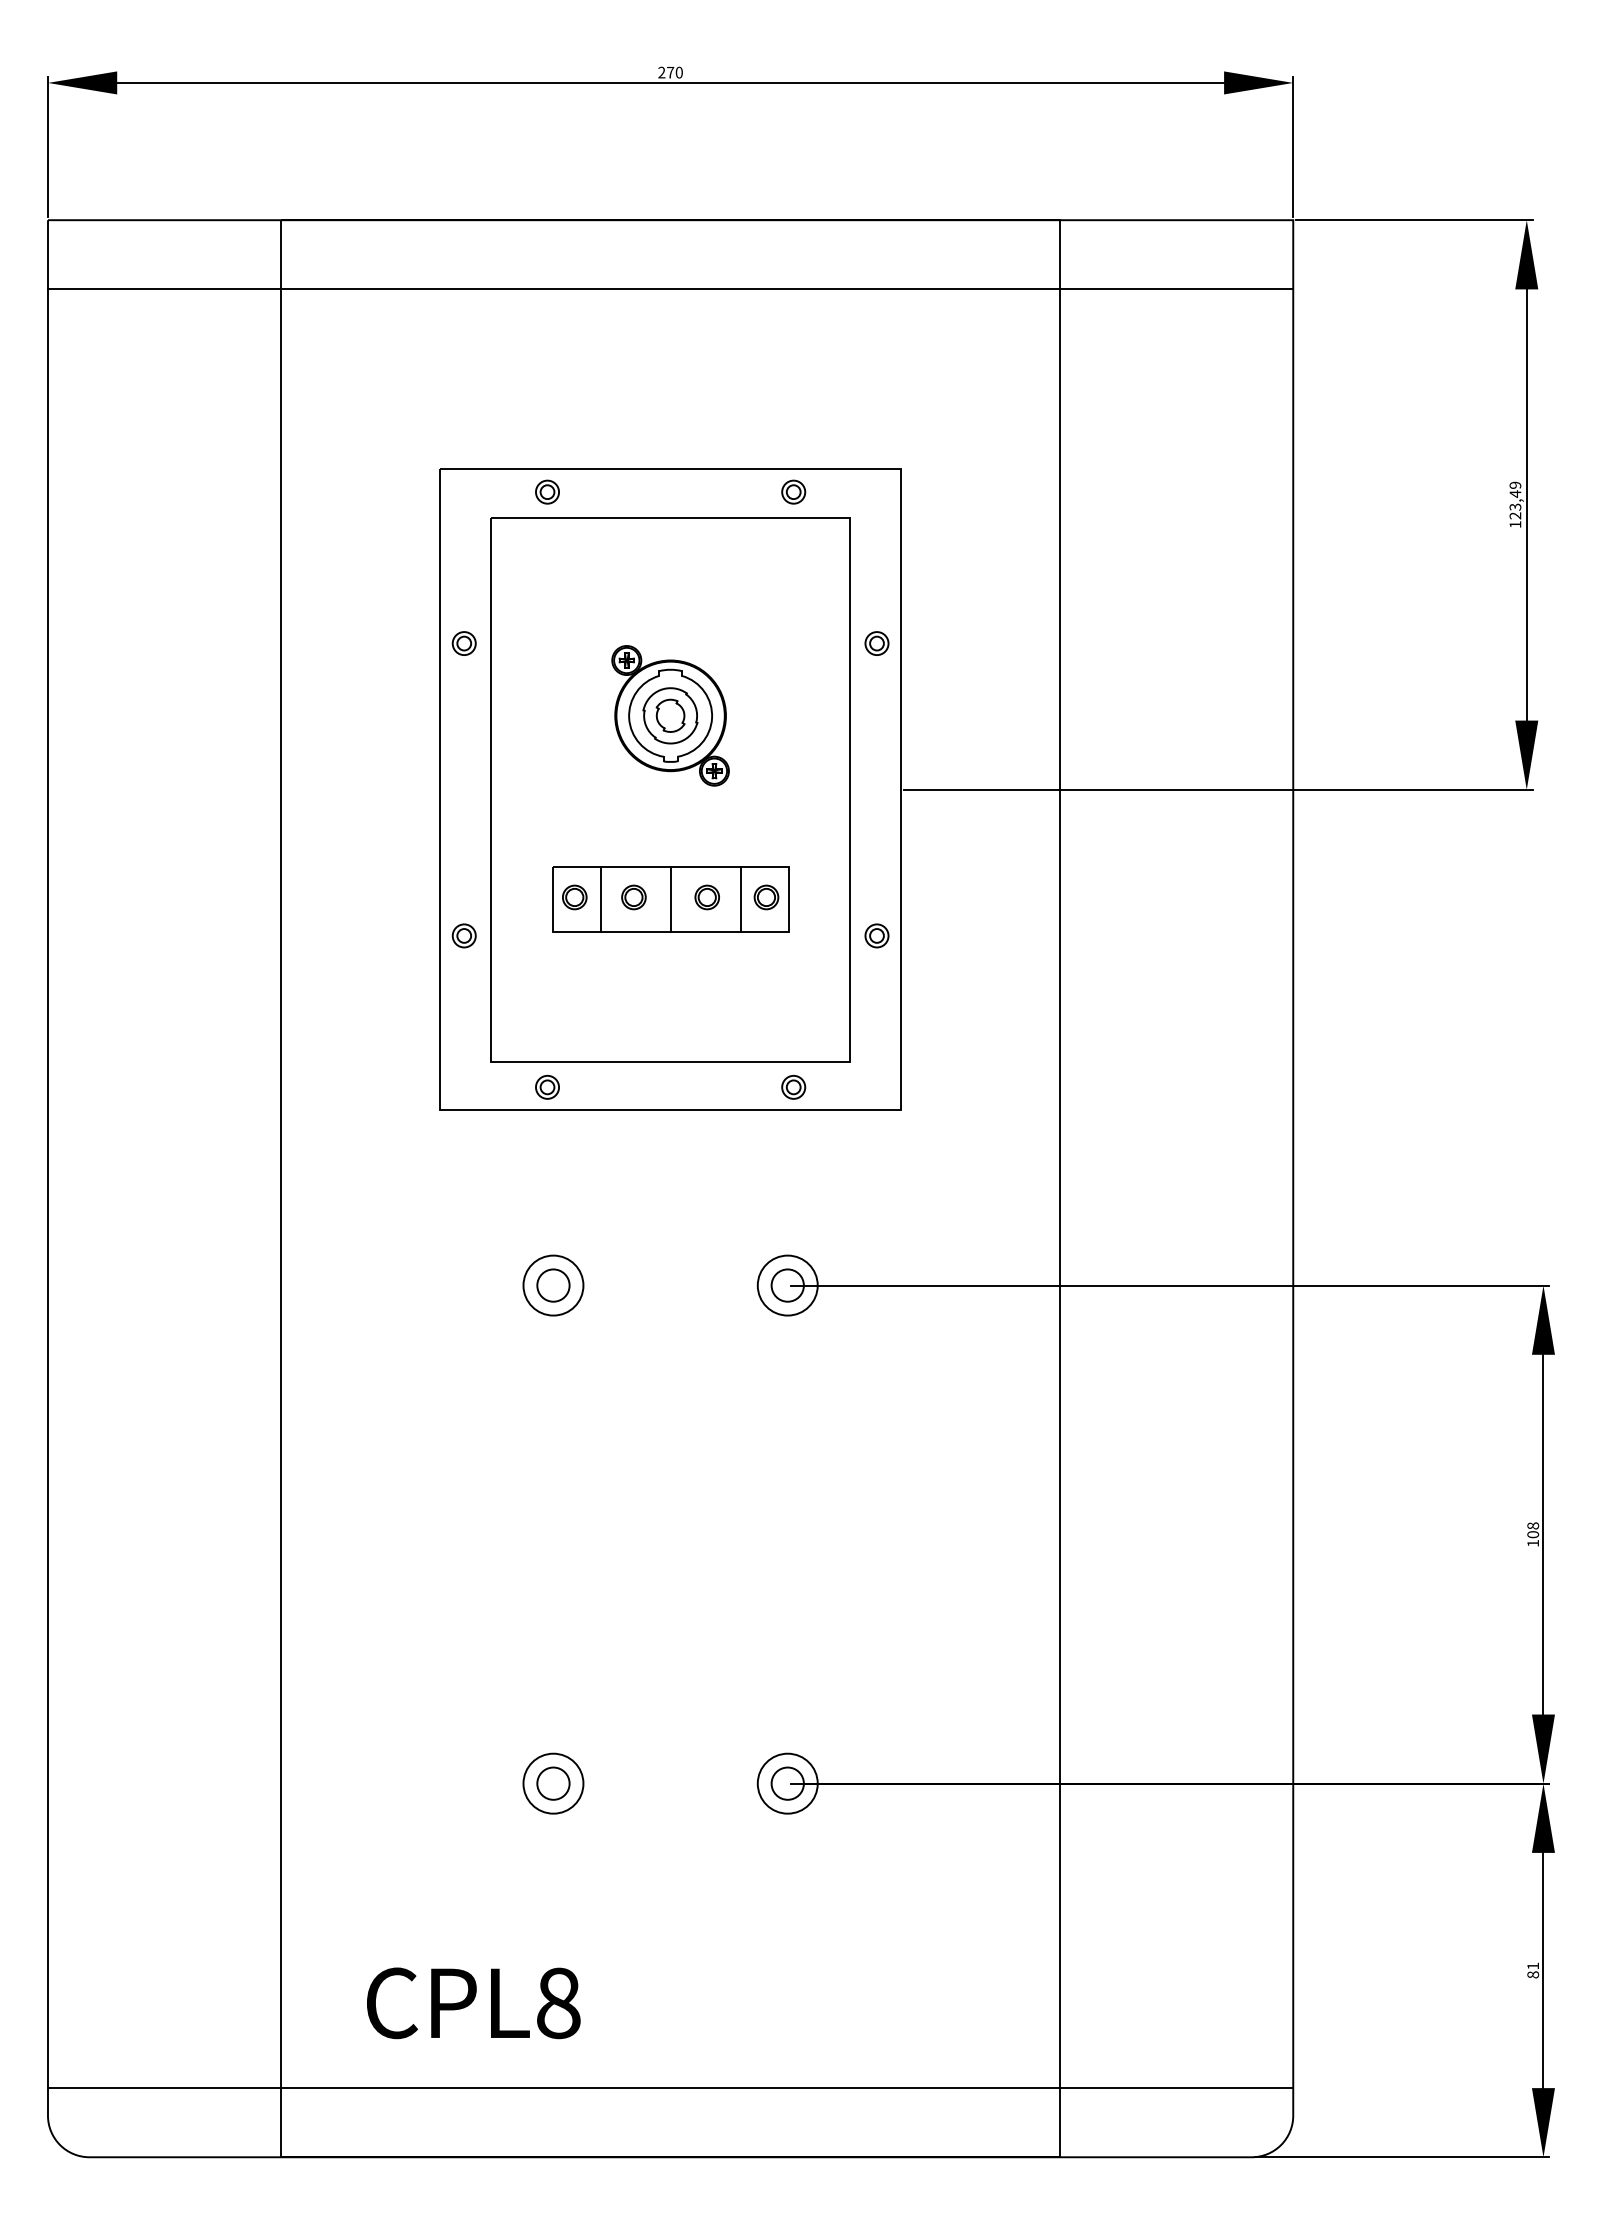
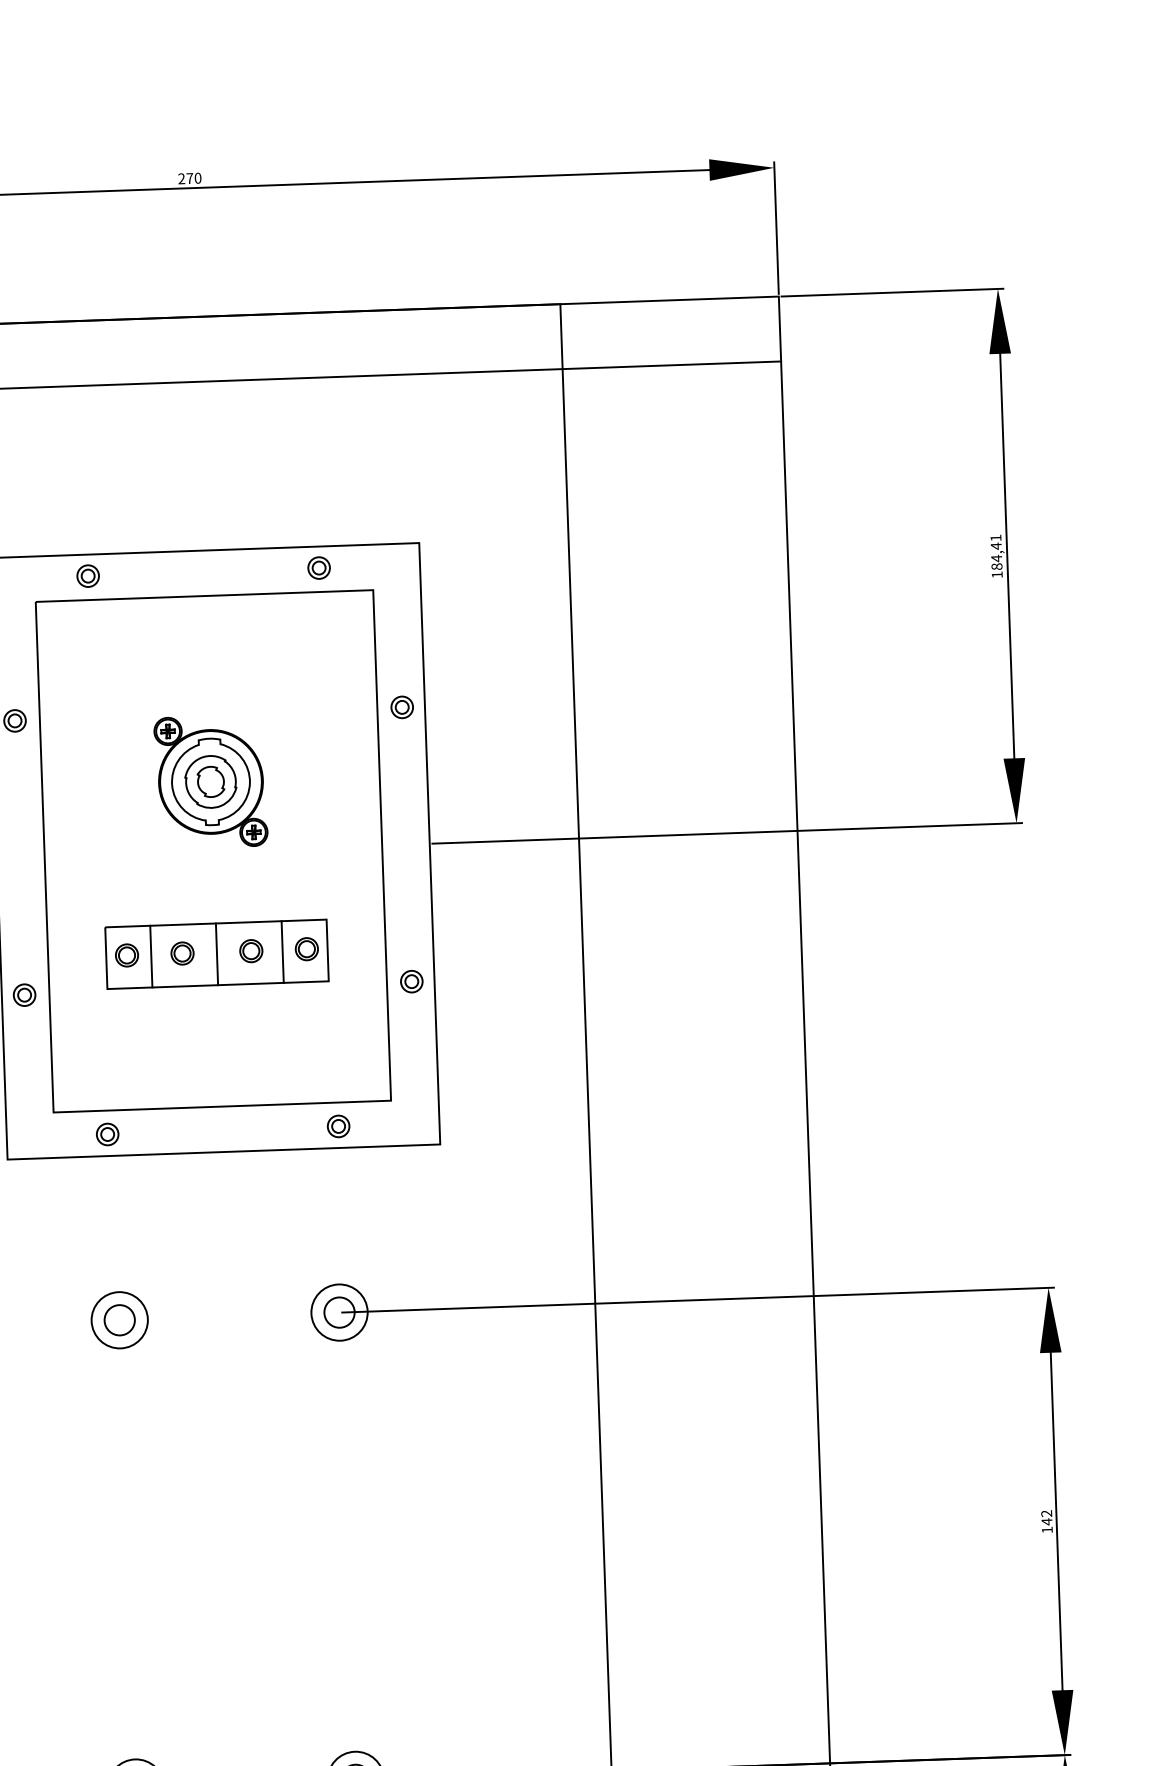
text: (1515, 500) -> (996, 552), 123,49 -> 184,41
text: (1533, 1530) -> (1047, 1517), 108 -> 142

